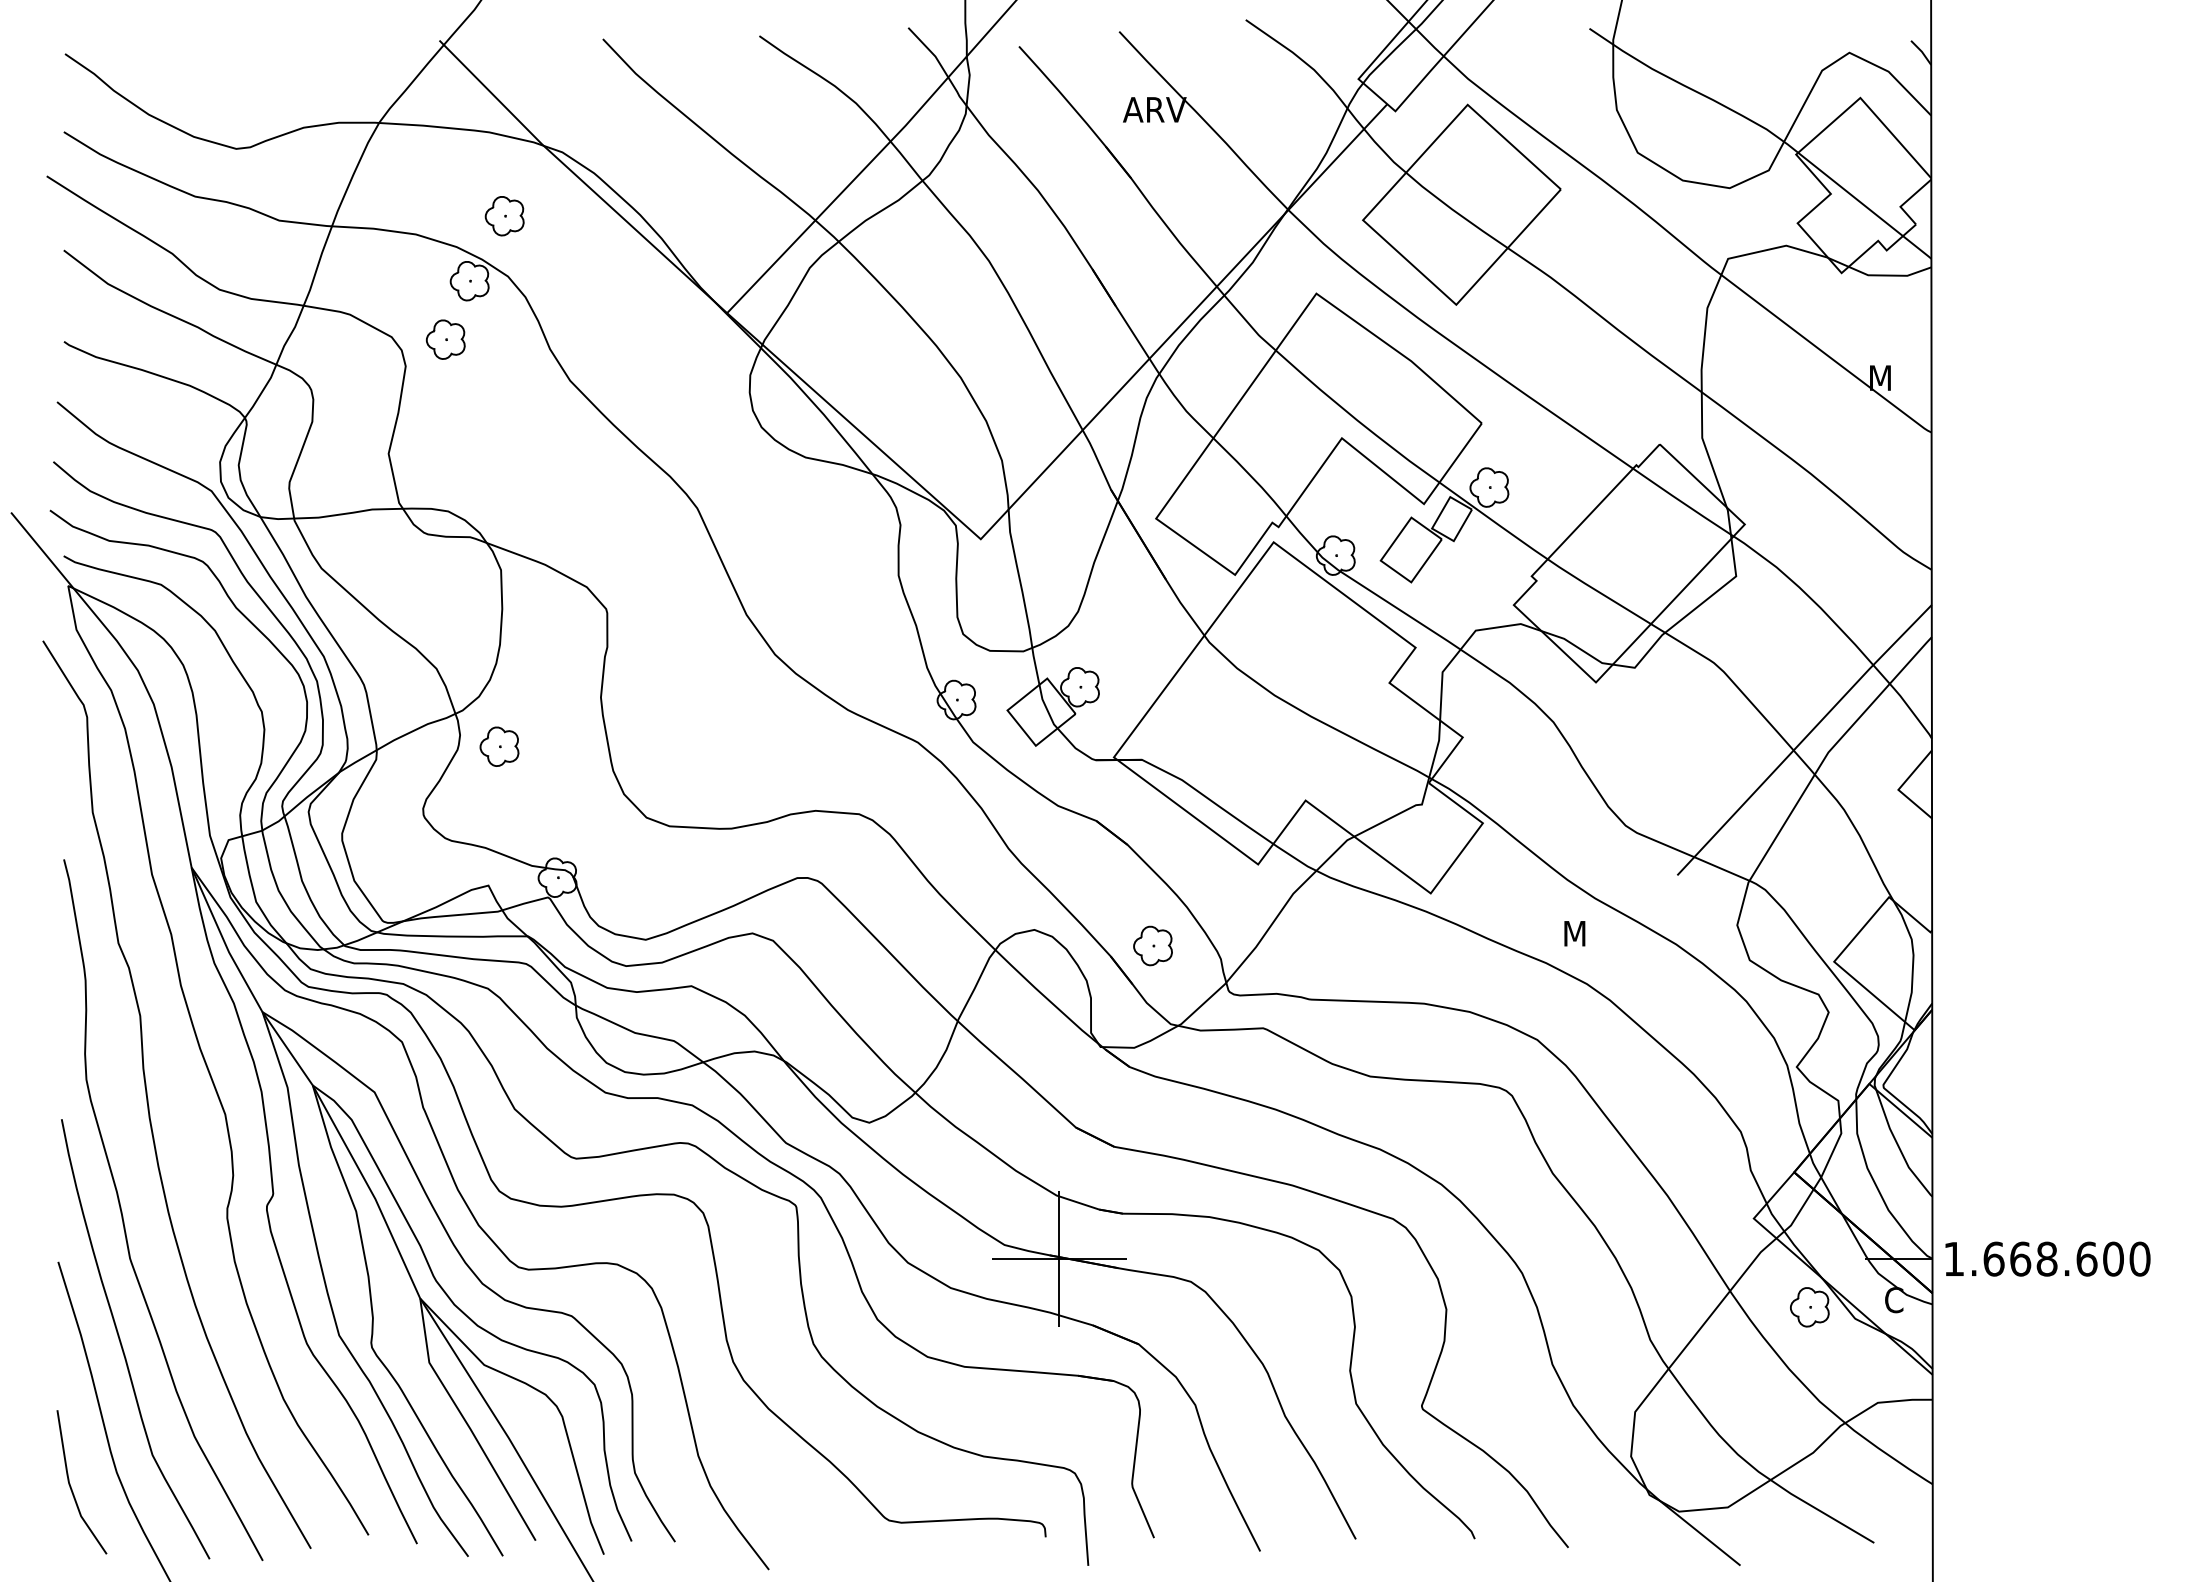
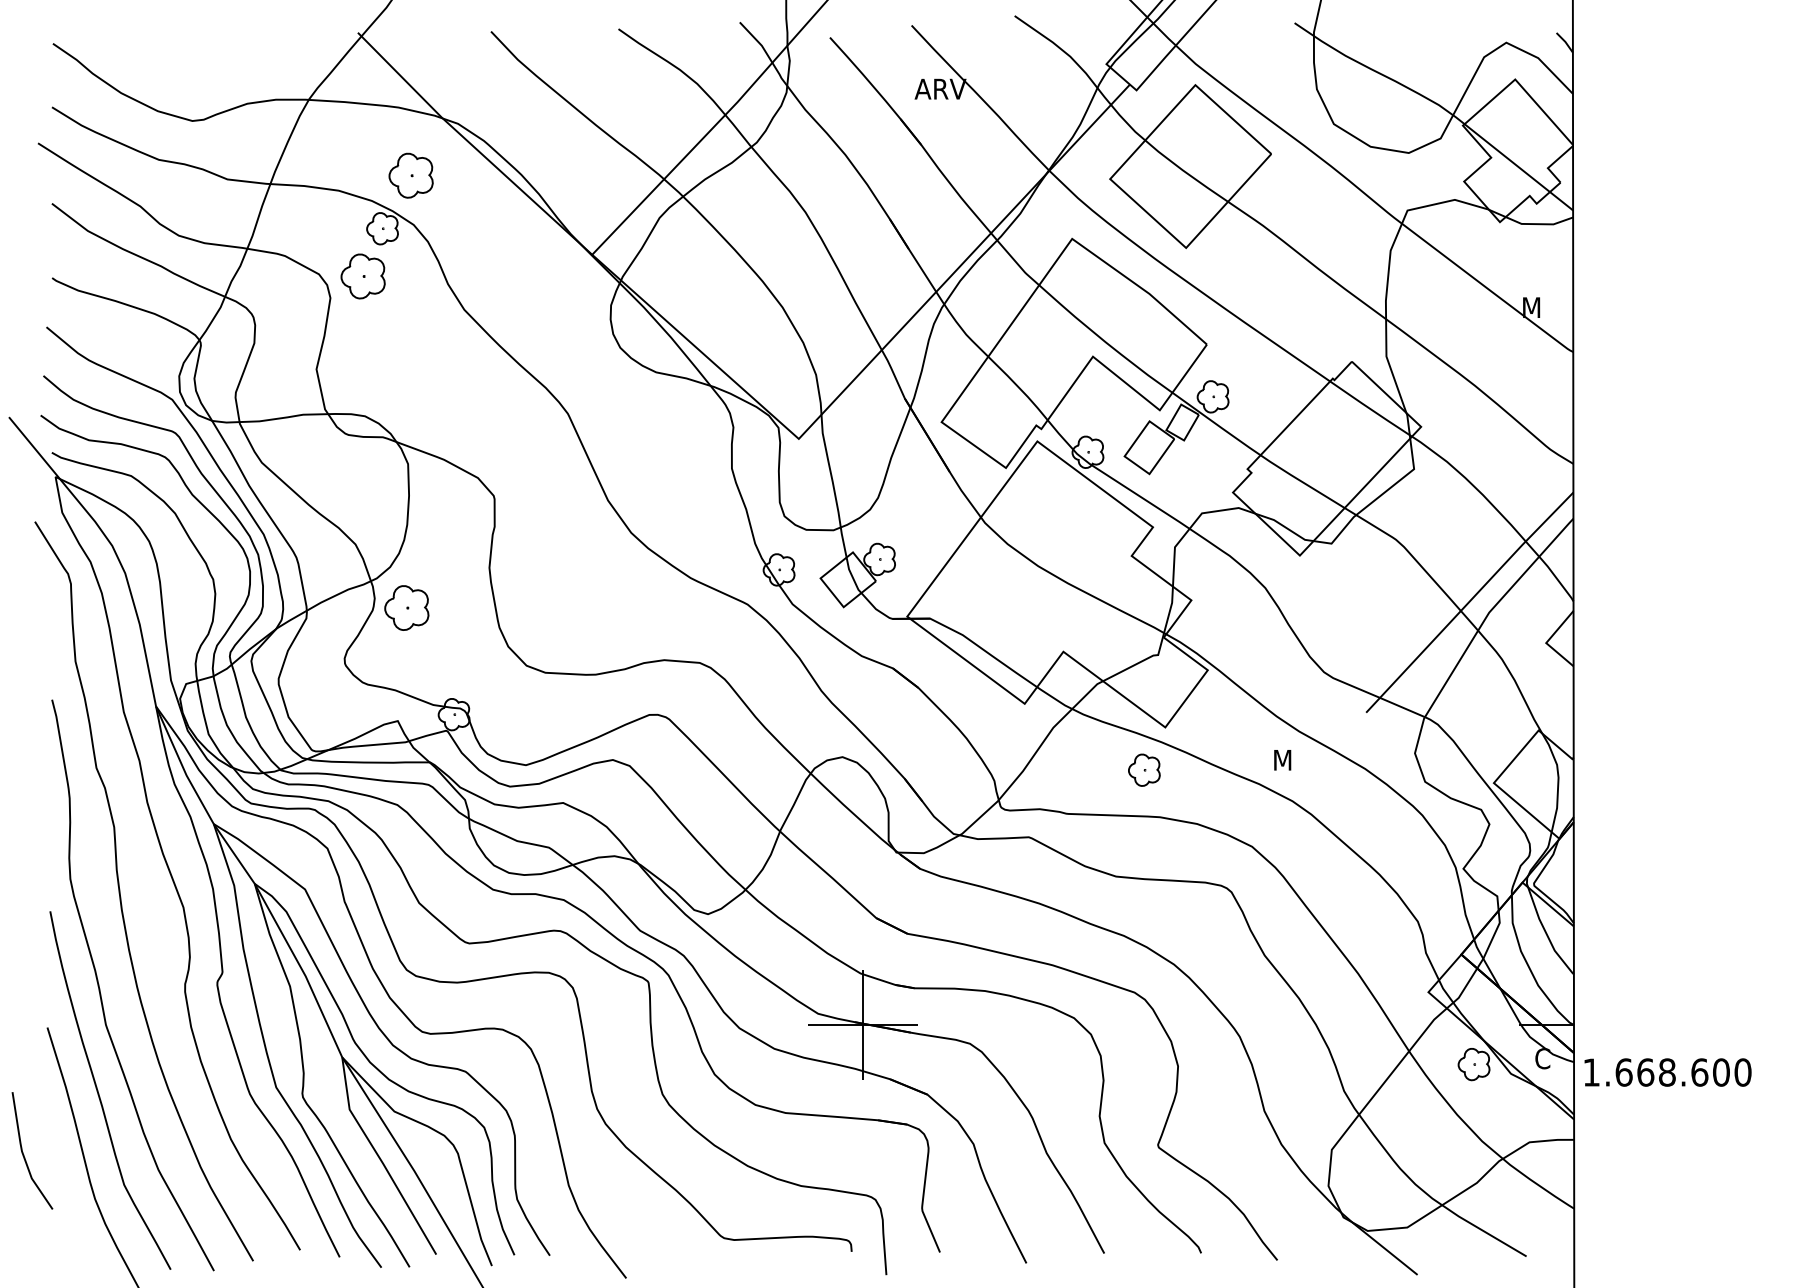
part: (504, 216) -> (410, 176), size x1.4
part: (445, 339) -> (362, 276), size x1.4
part: (499, 746) -> (406, 607), size x1.4
part: (1152, 945) -> (1143, 769), moved
text: (2047, 1258) -> (1667, 1072), moved
line: (71, 1486) -> (24, 1154), moved

